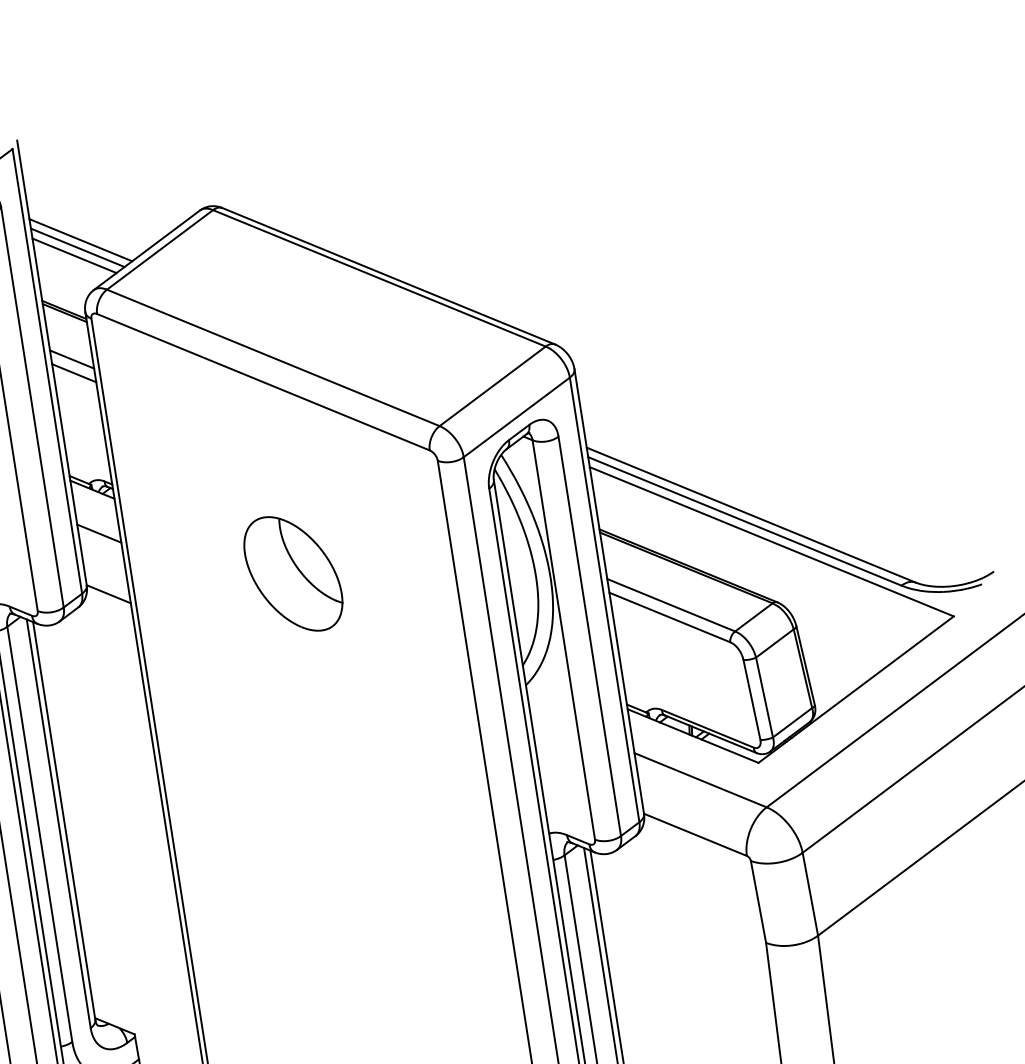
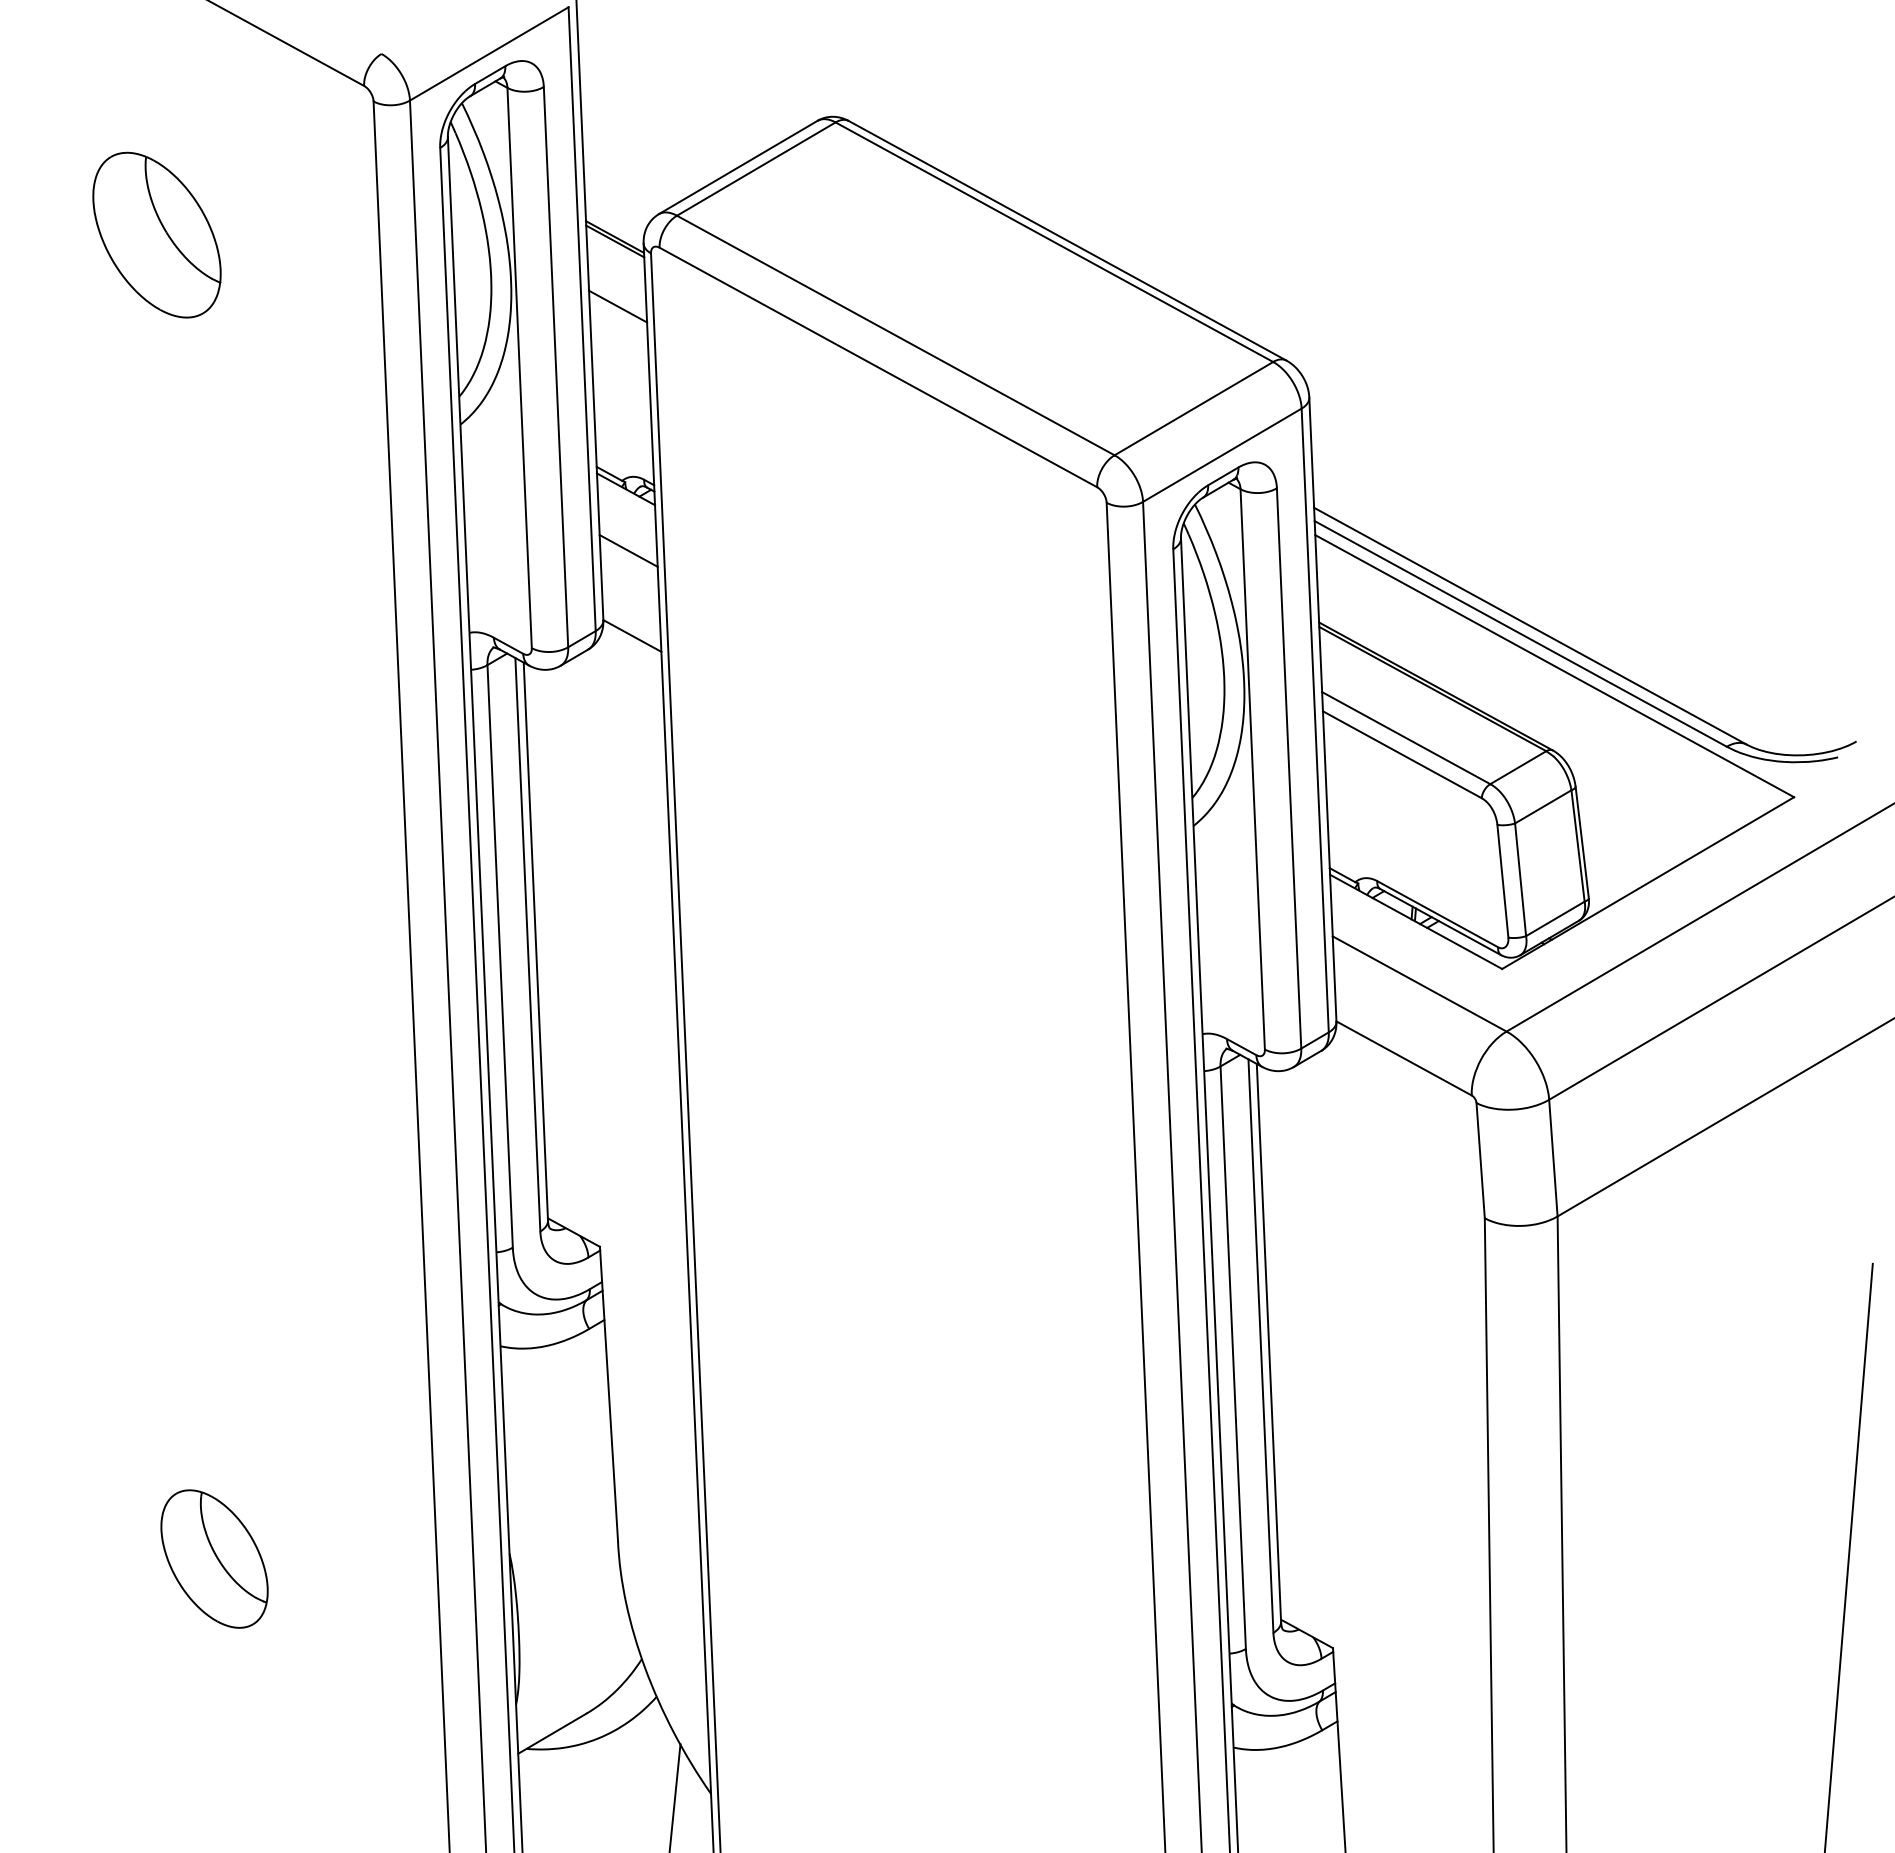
line: (80, 240) -> (648, 143), removed
line: (77, 247) -> (642, 153), removed
line: (74, 255) -> (637, 163), removed
line: (73, 373) -> (618, 325), removed
part: (292, 573) -> (889, 636), removed

